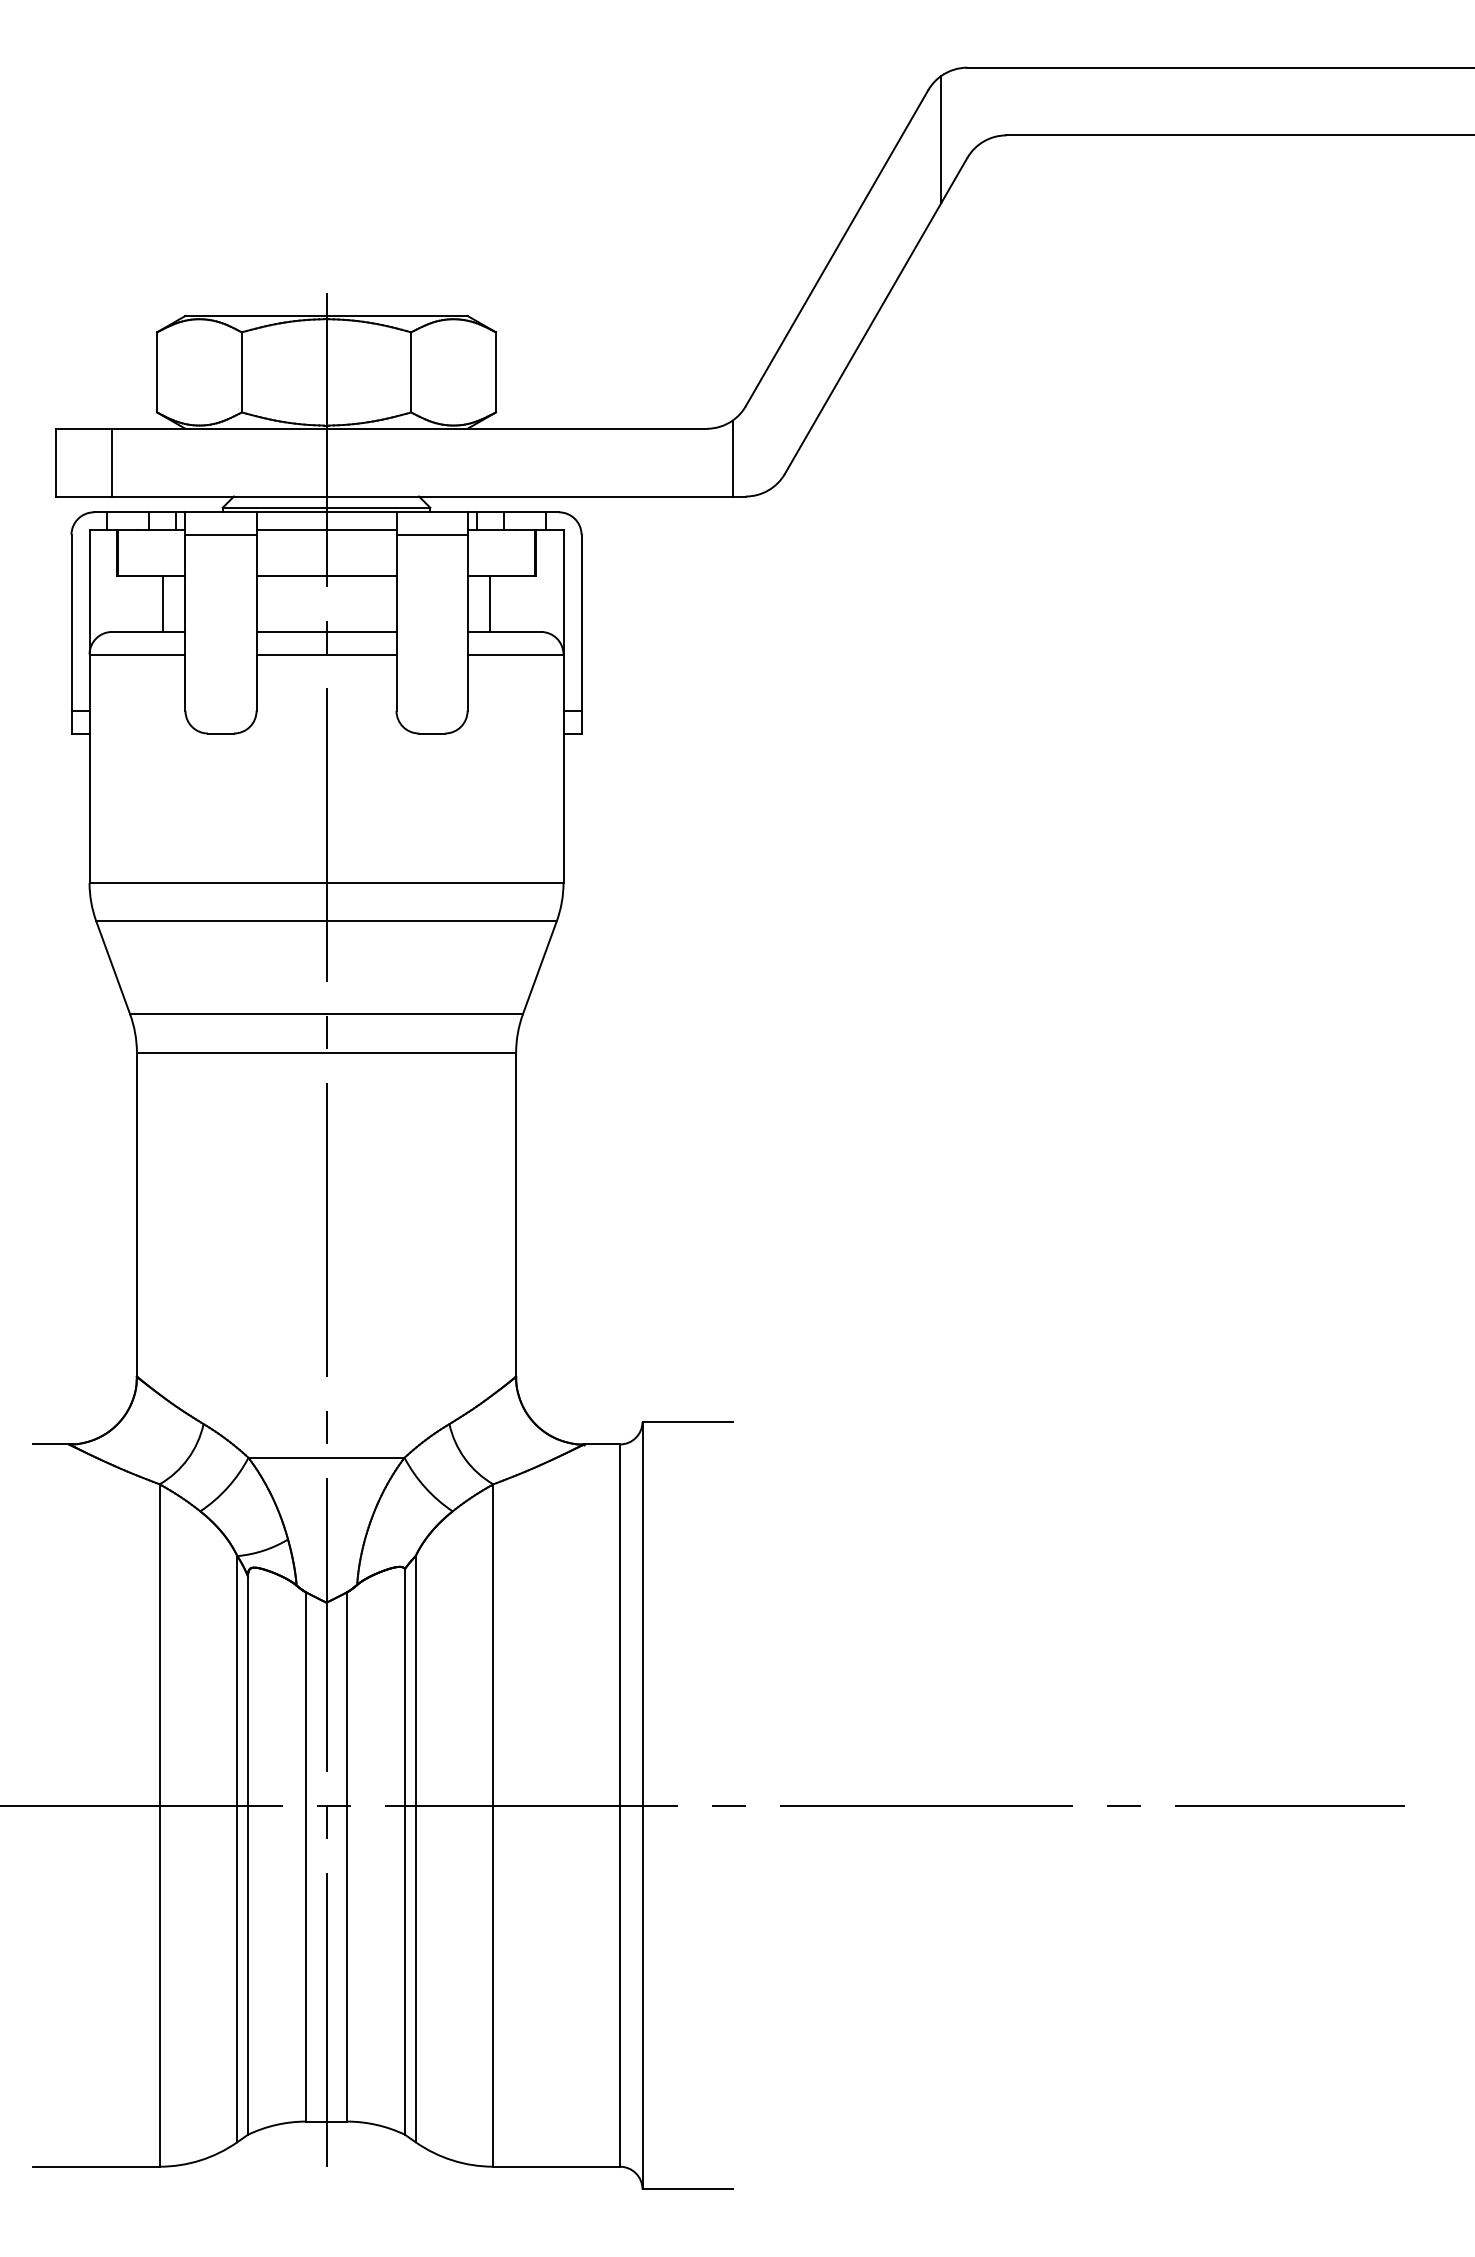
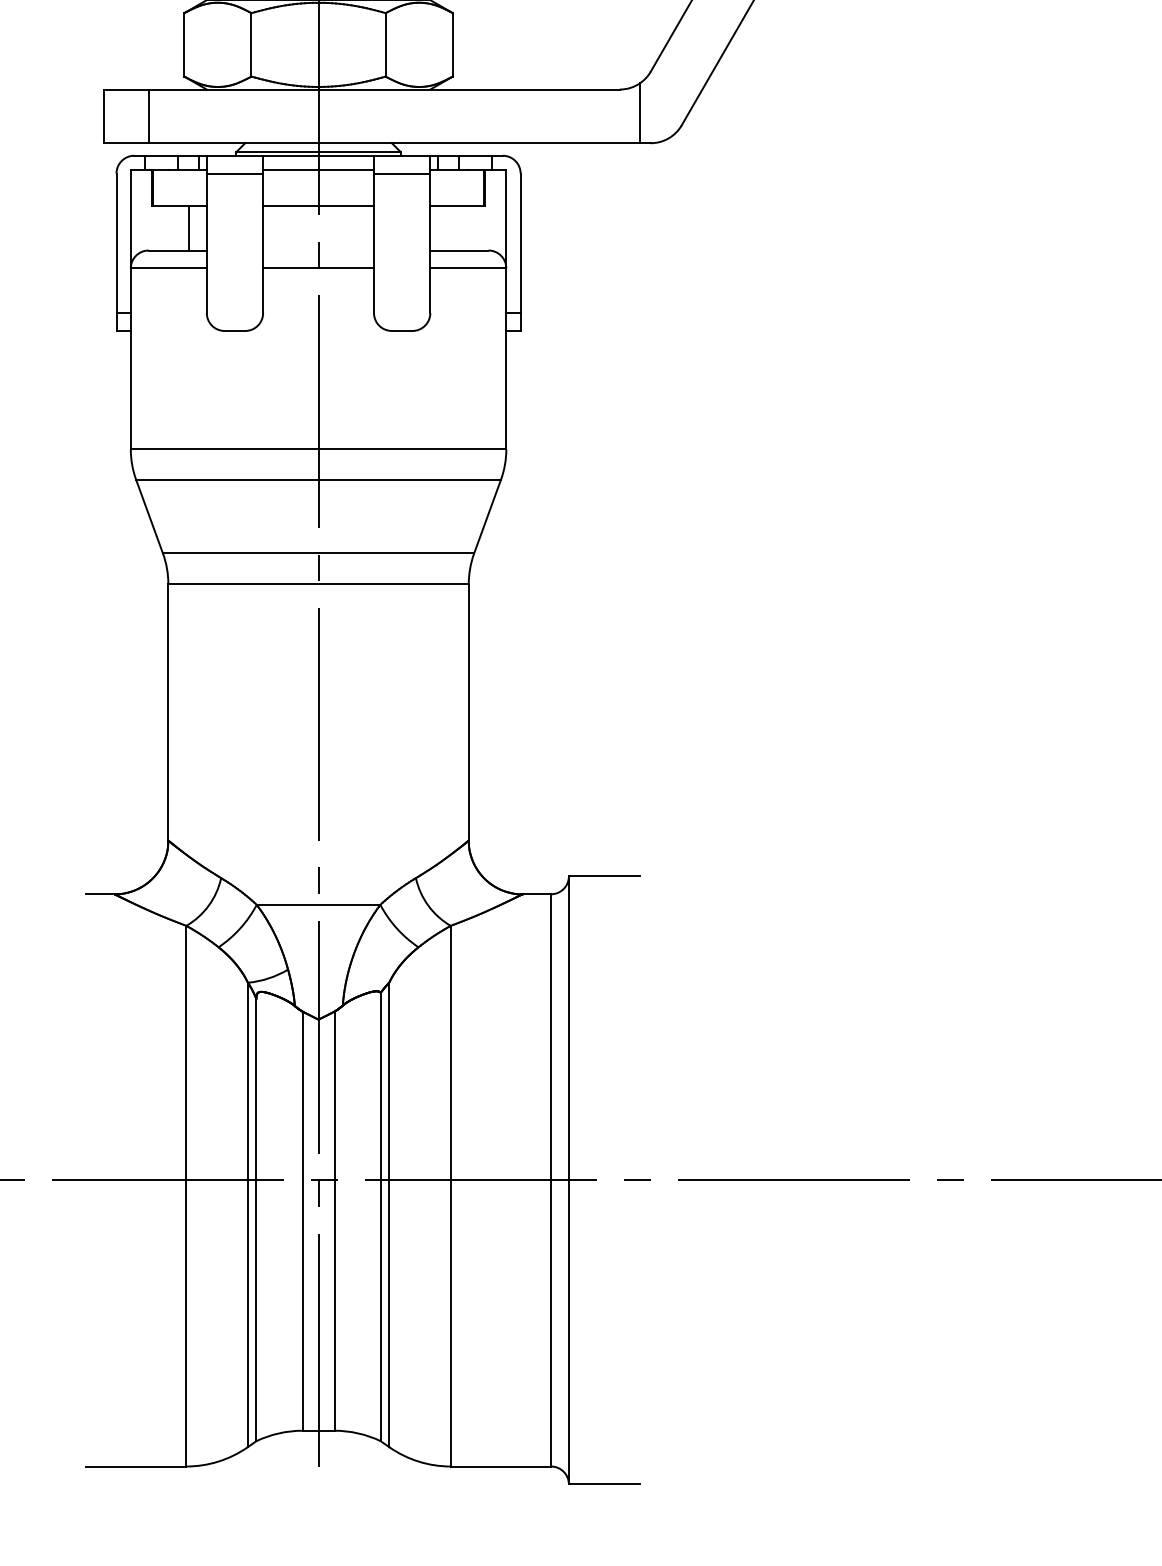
line: (490, 603) -> (448, 227), removed
line: (326, 631) -> (318, 250), removed

